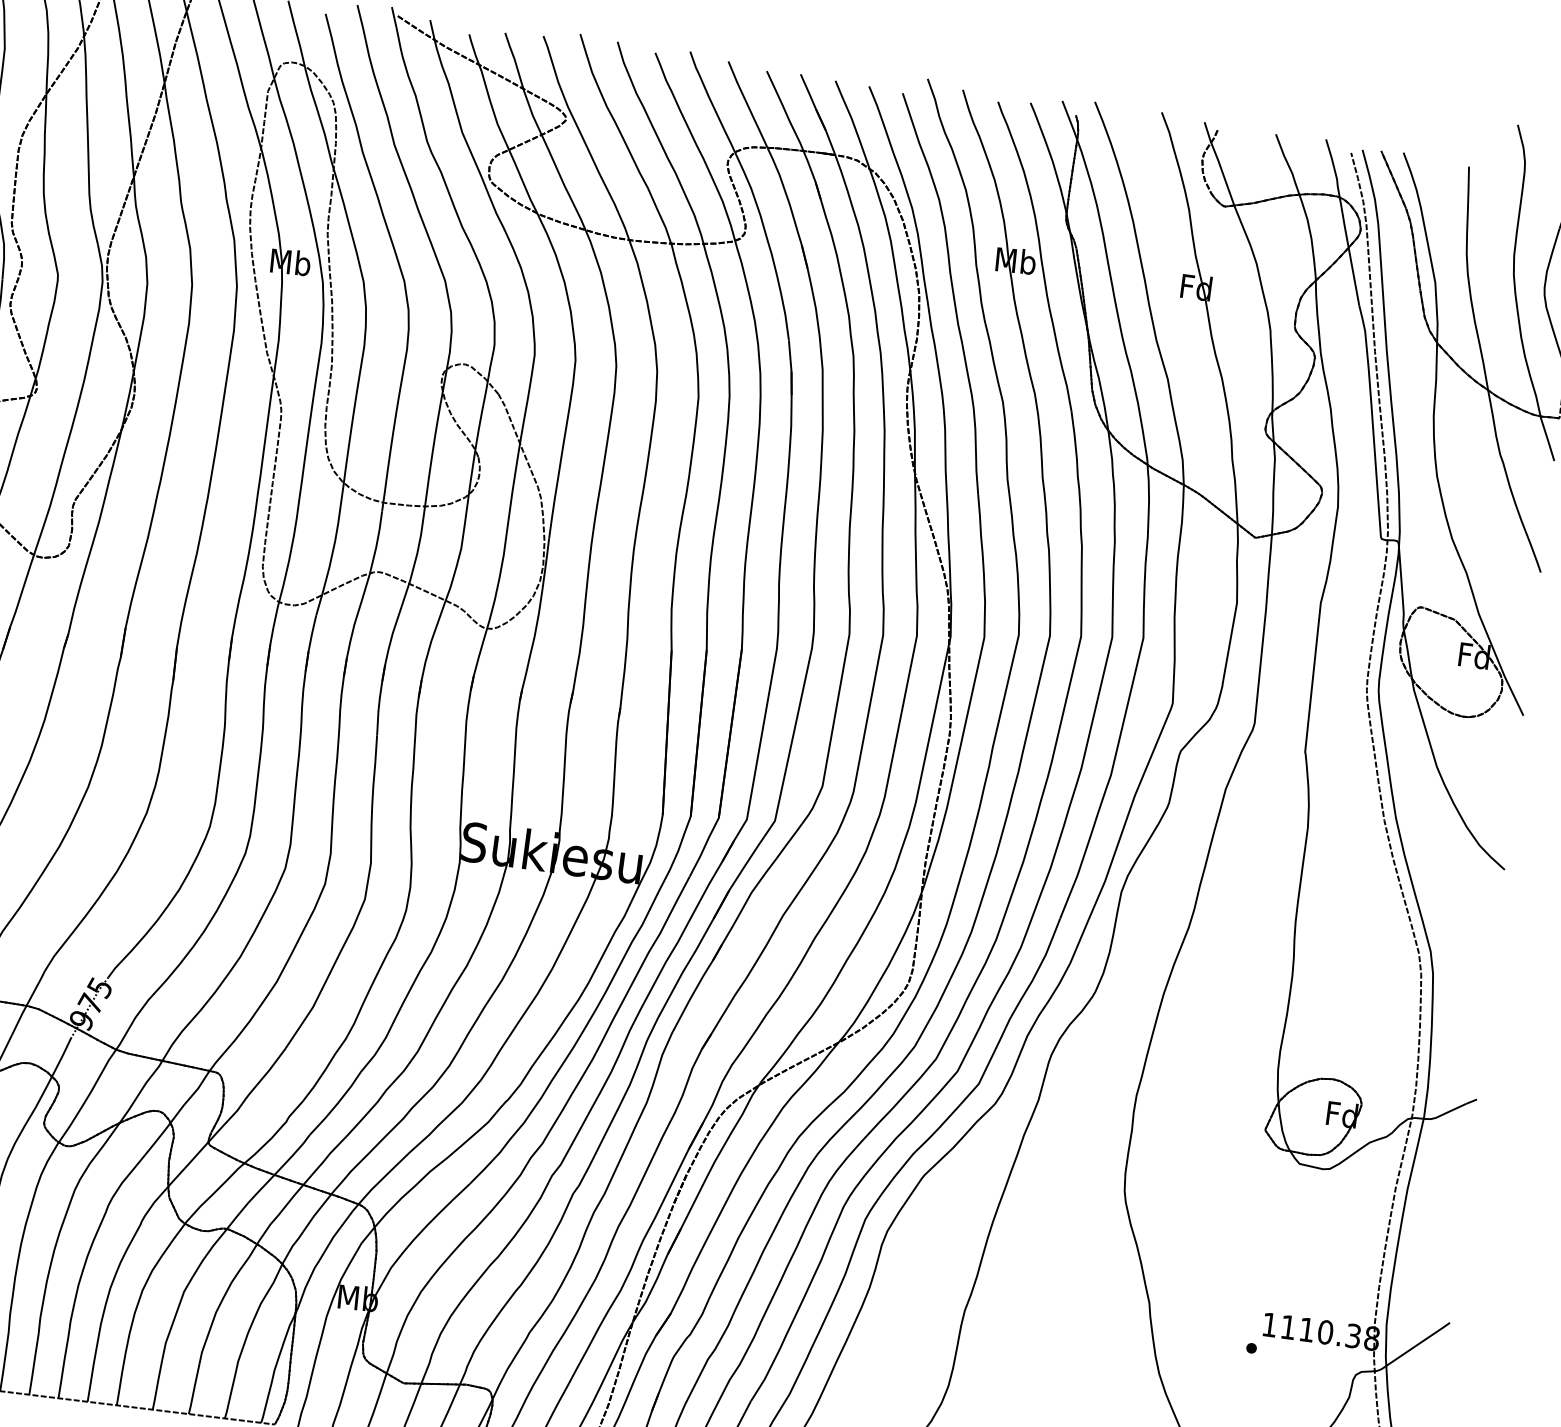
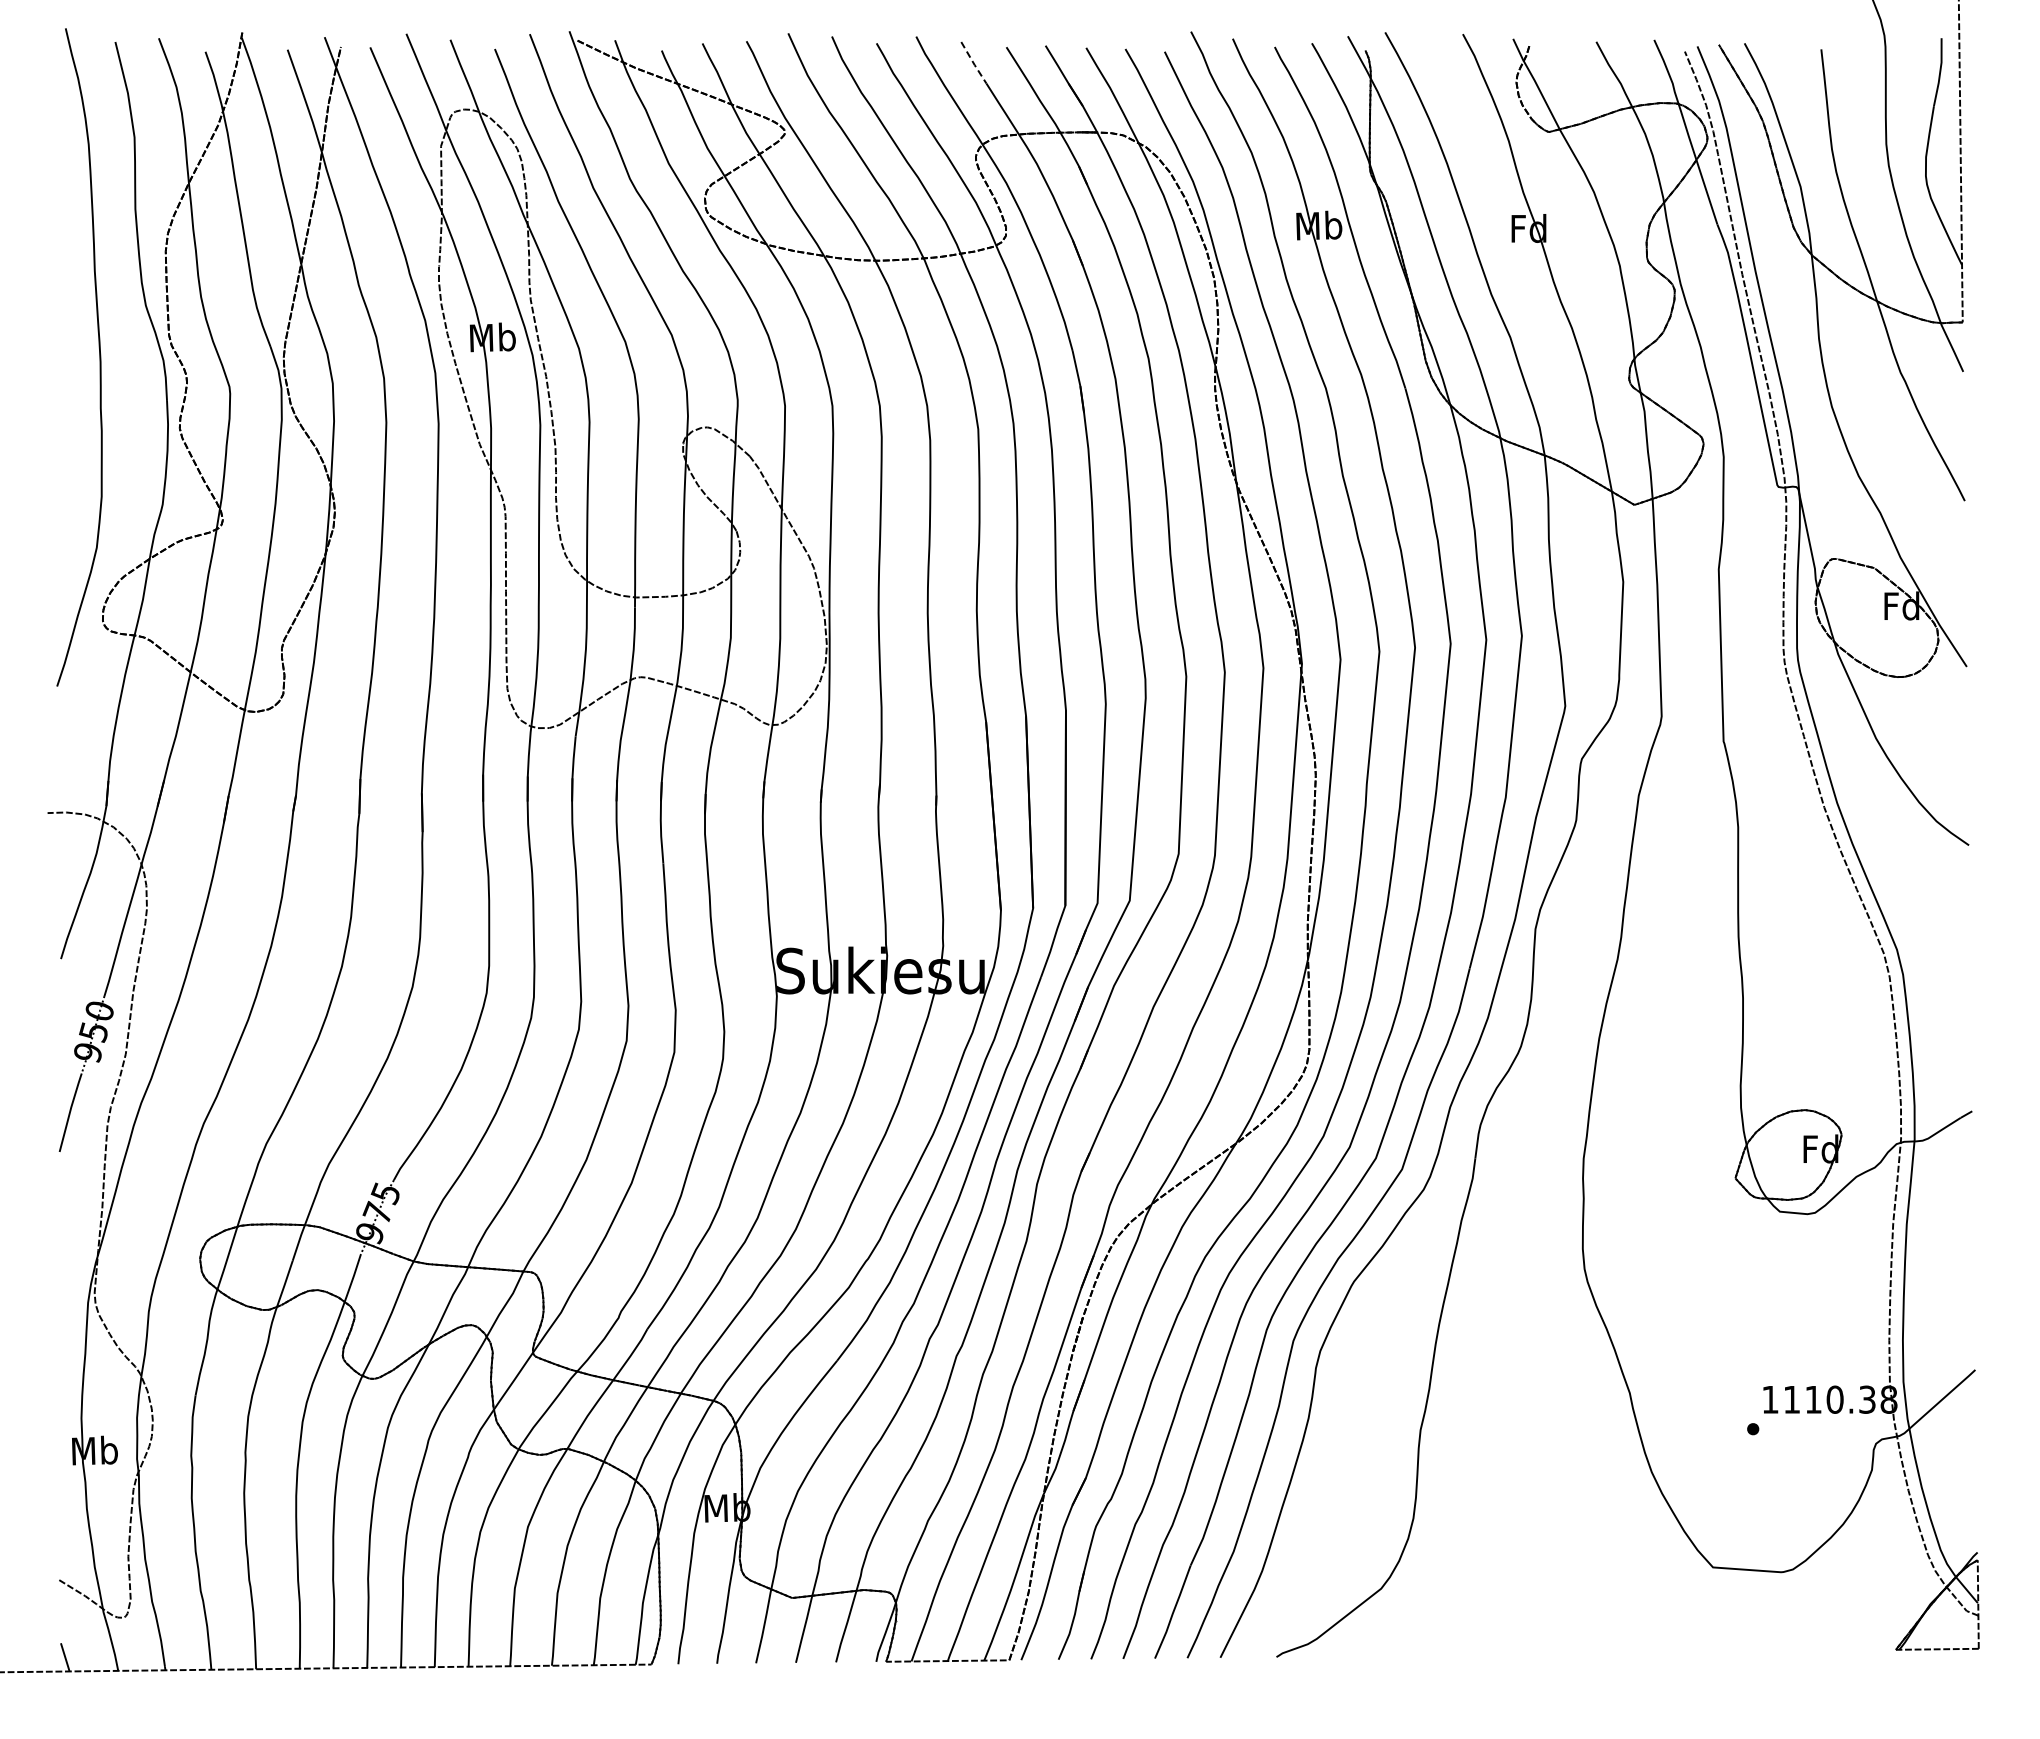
line: (736, 81) -> (973, 63), solid -> dashed

